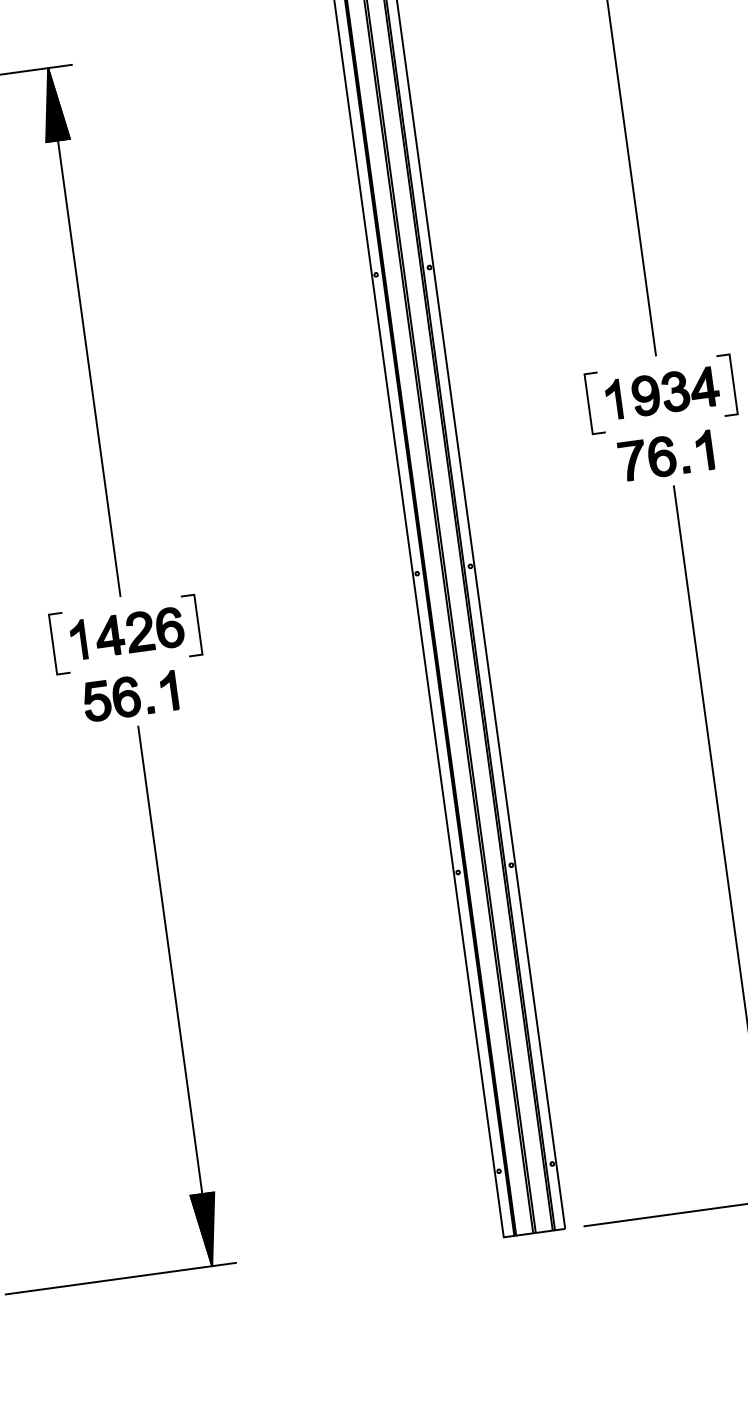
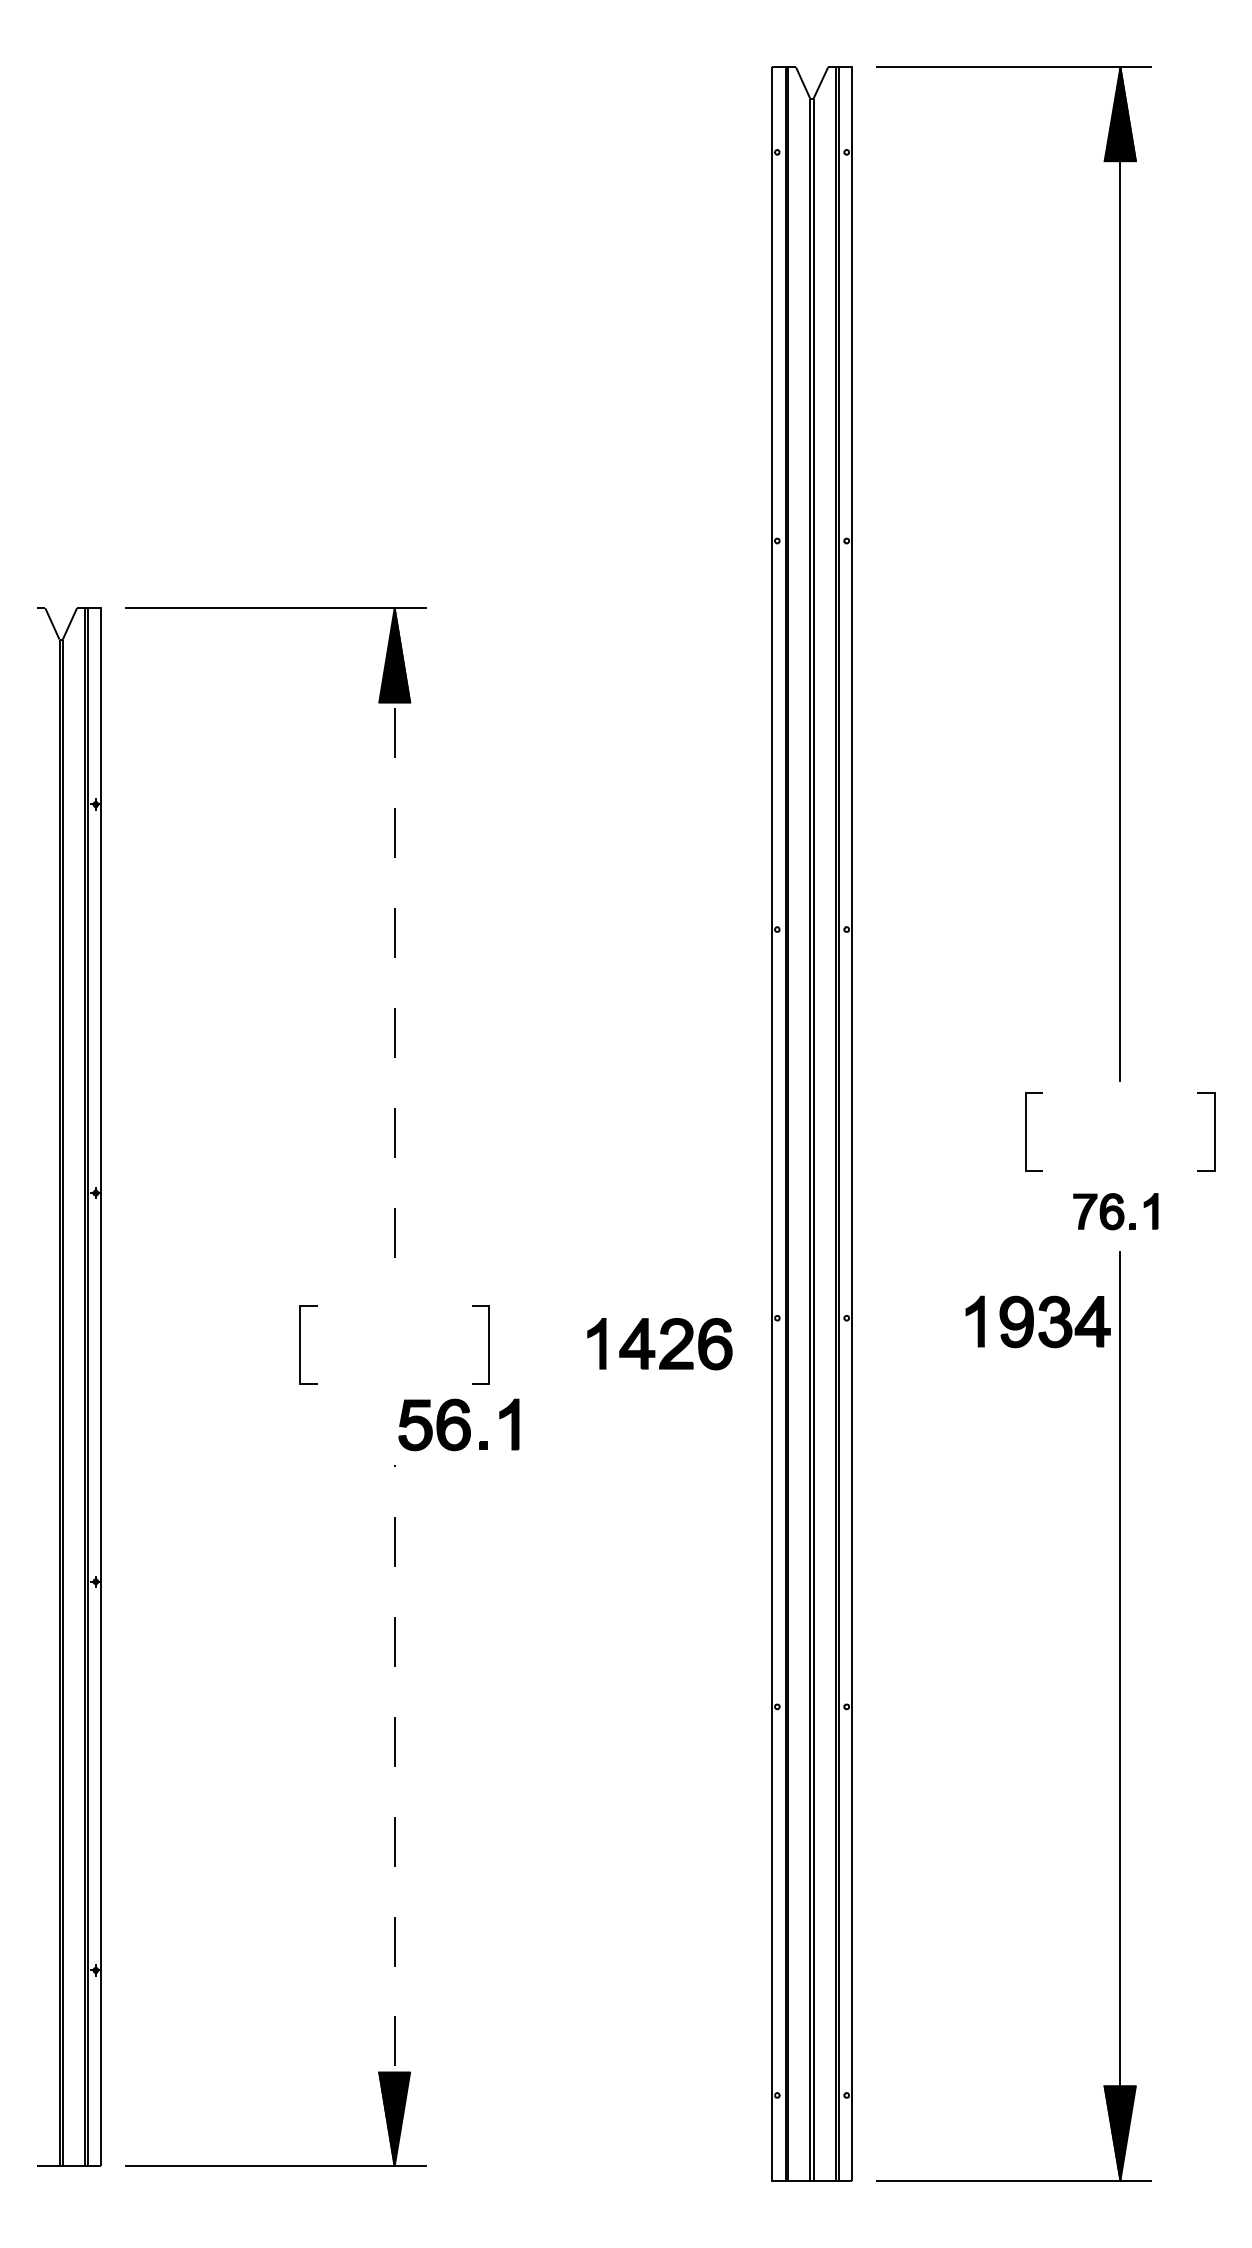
line: (84, 332) -> (394, 952), solid -> dashed
part: (661, 393) -> (1037, 1321), moved
part: (665, 456) -> (1115, 1211), size x0.7
part: (124, 639) -> (655, 1350), moved
part: (130, 696) -> (458, 1424), moved
line: (175, 996) -> (394, 1815), solid -> dashed

